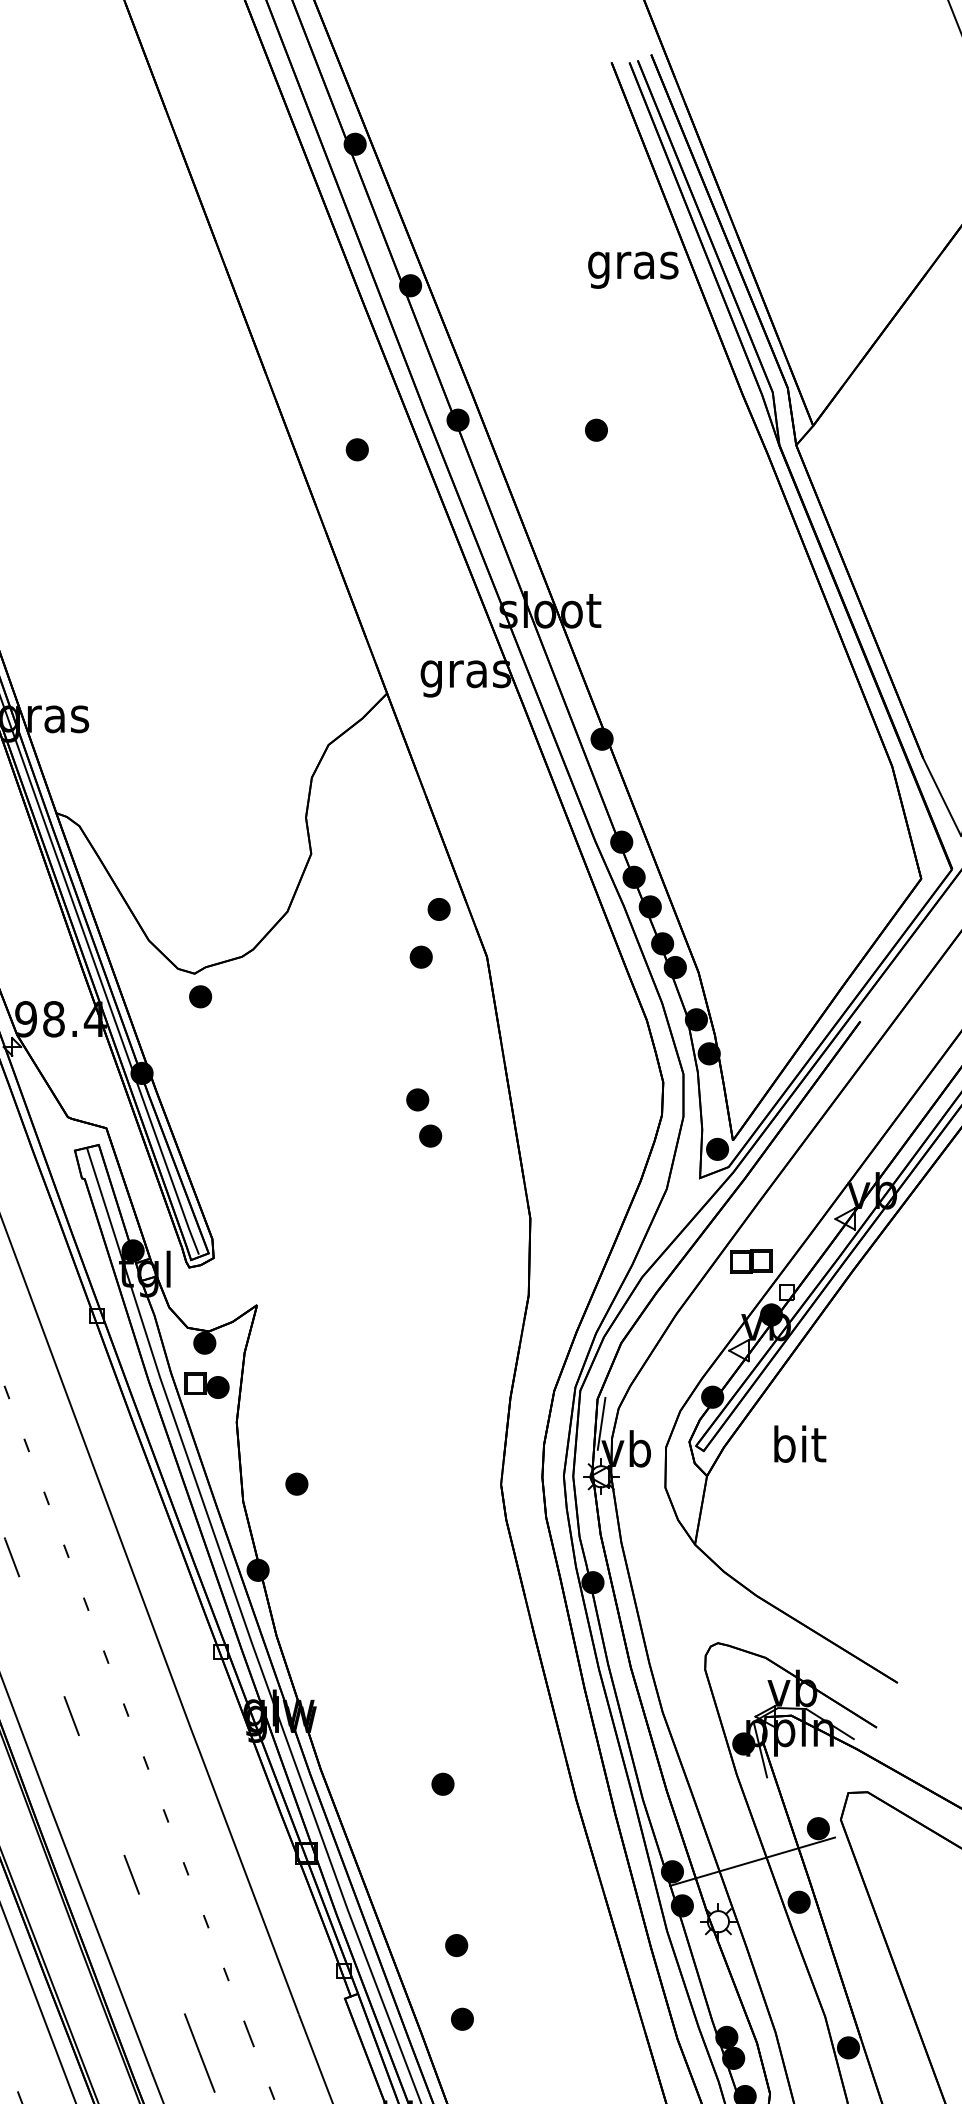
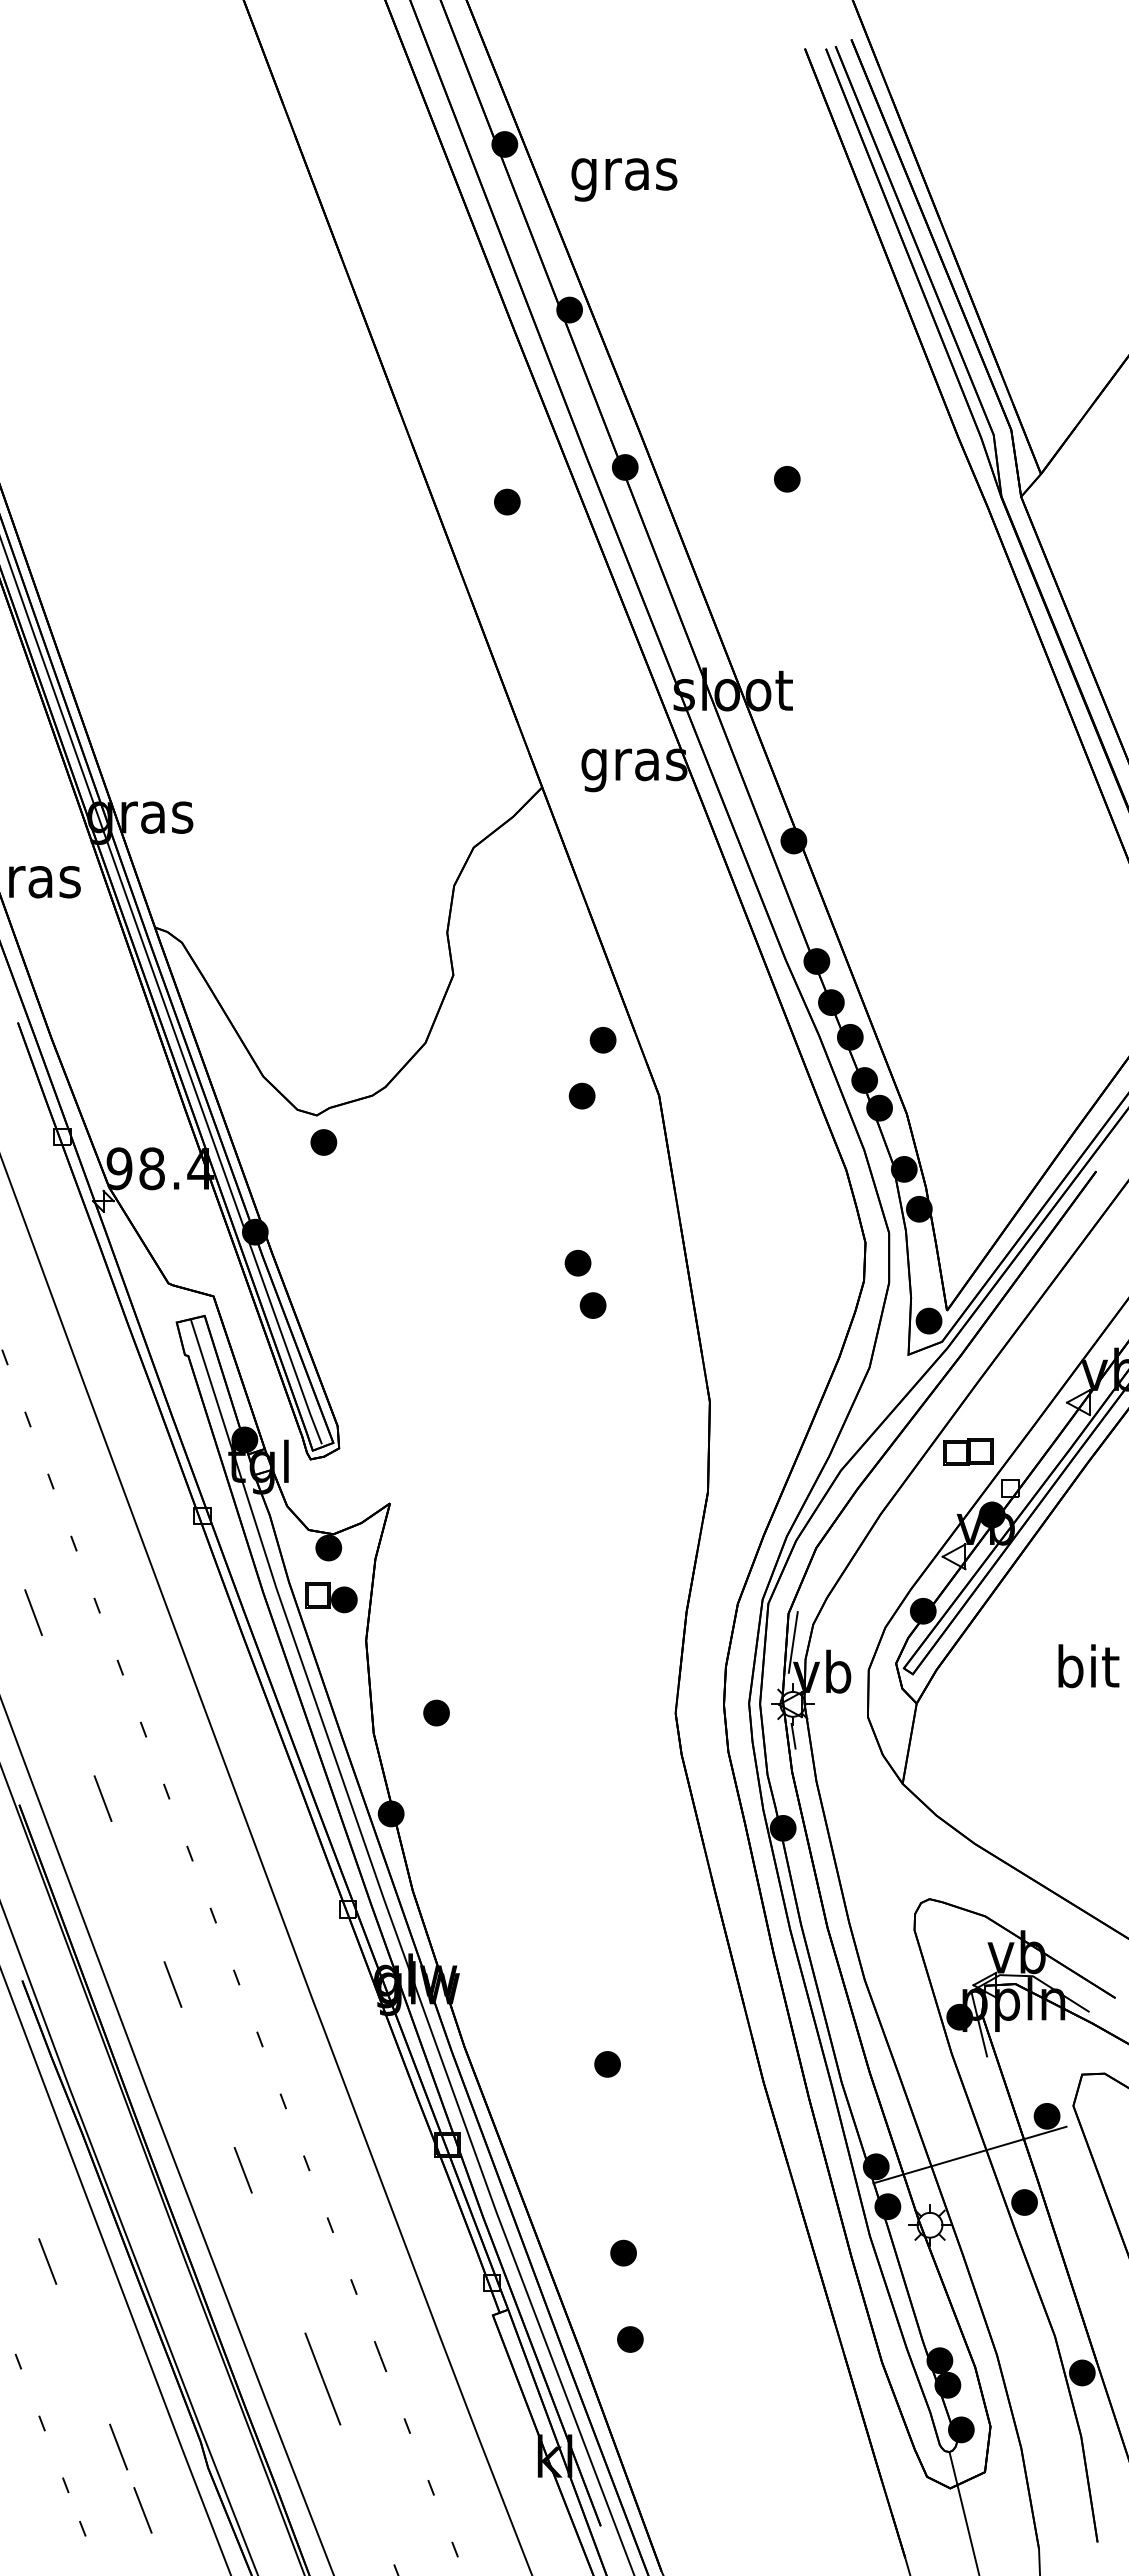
text: (633, 269) -> (624, 179), moved
text: (799, 1444) -> (1088, 1666), moved
line: (601, 1503) -> (793, 1735), added

